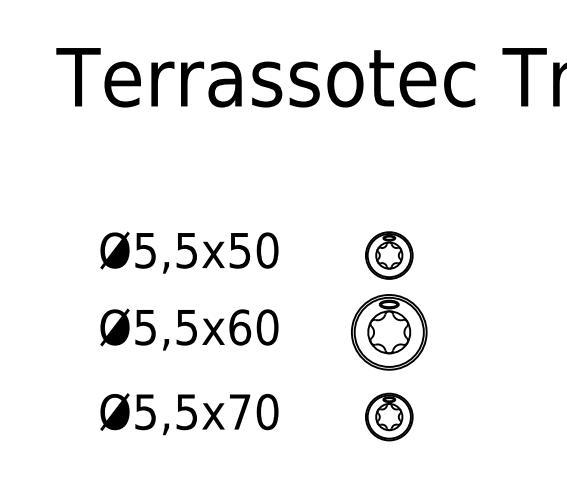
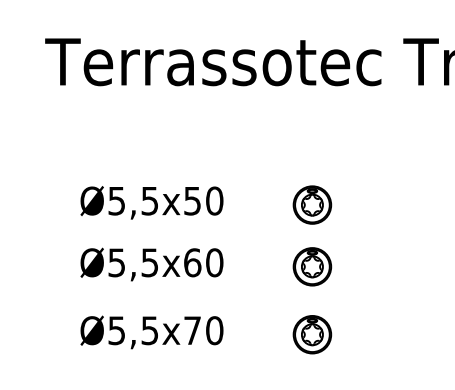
part: (389, 332) -> (312, 266), size x0.62

